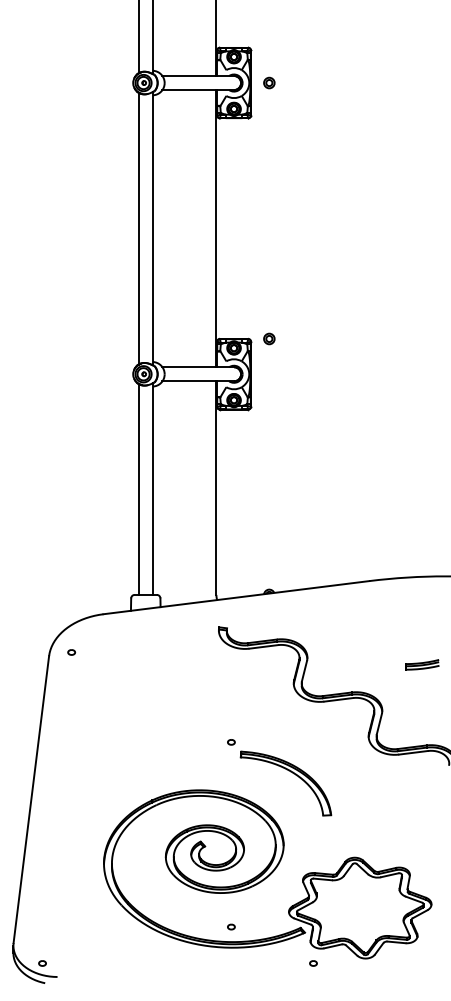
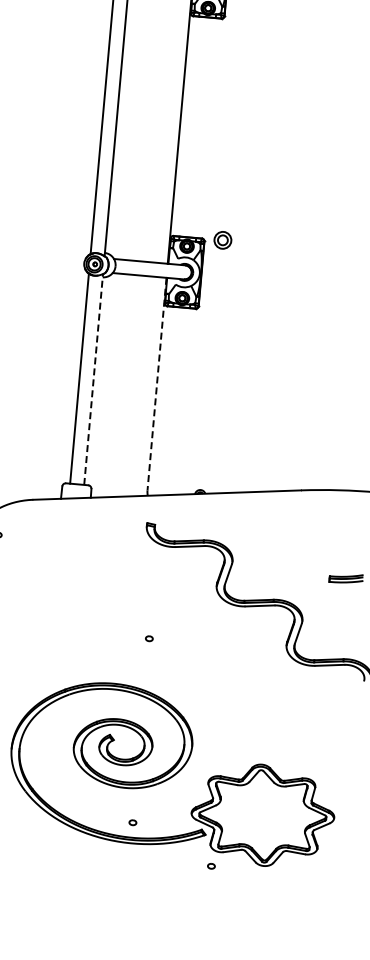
part: (269, 338) -> (223, 239), size x1.6
line: (216, 488) -> (157, 384), solid -> dashed
line: (152, 489) -> (93, 379), solid -> dashed
part: (293, 774) -> (208, 676), removed

